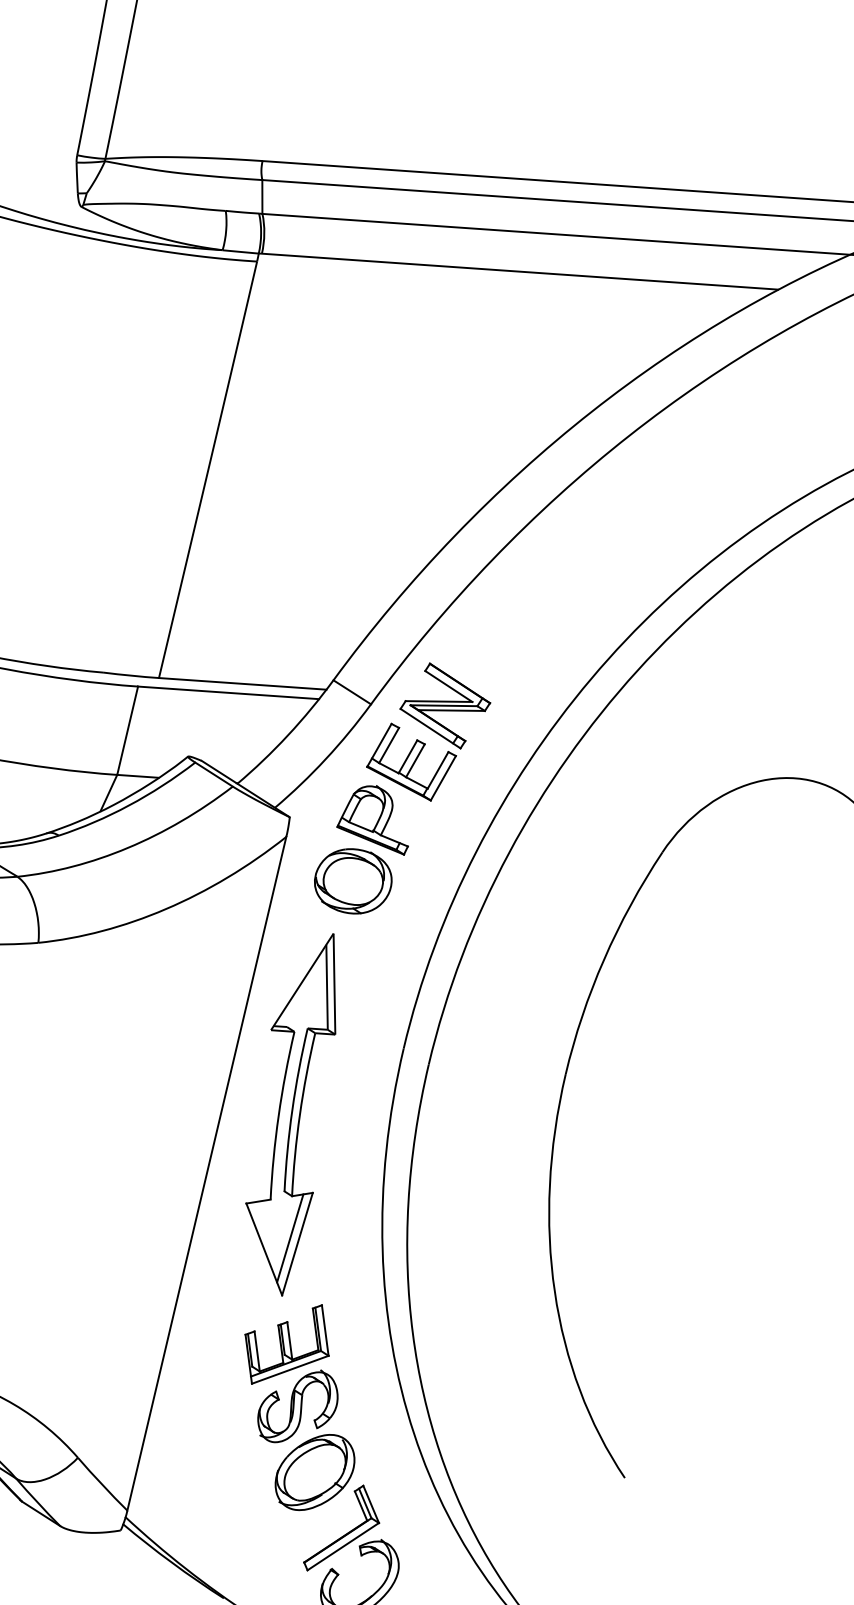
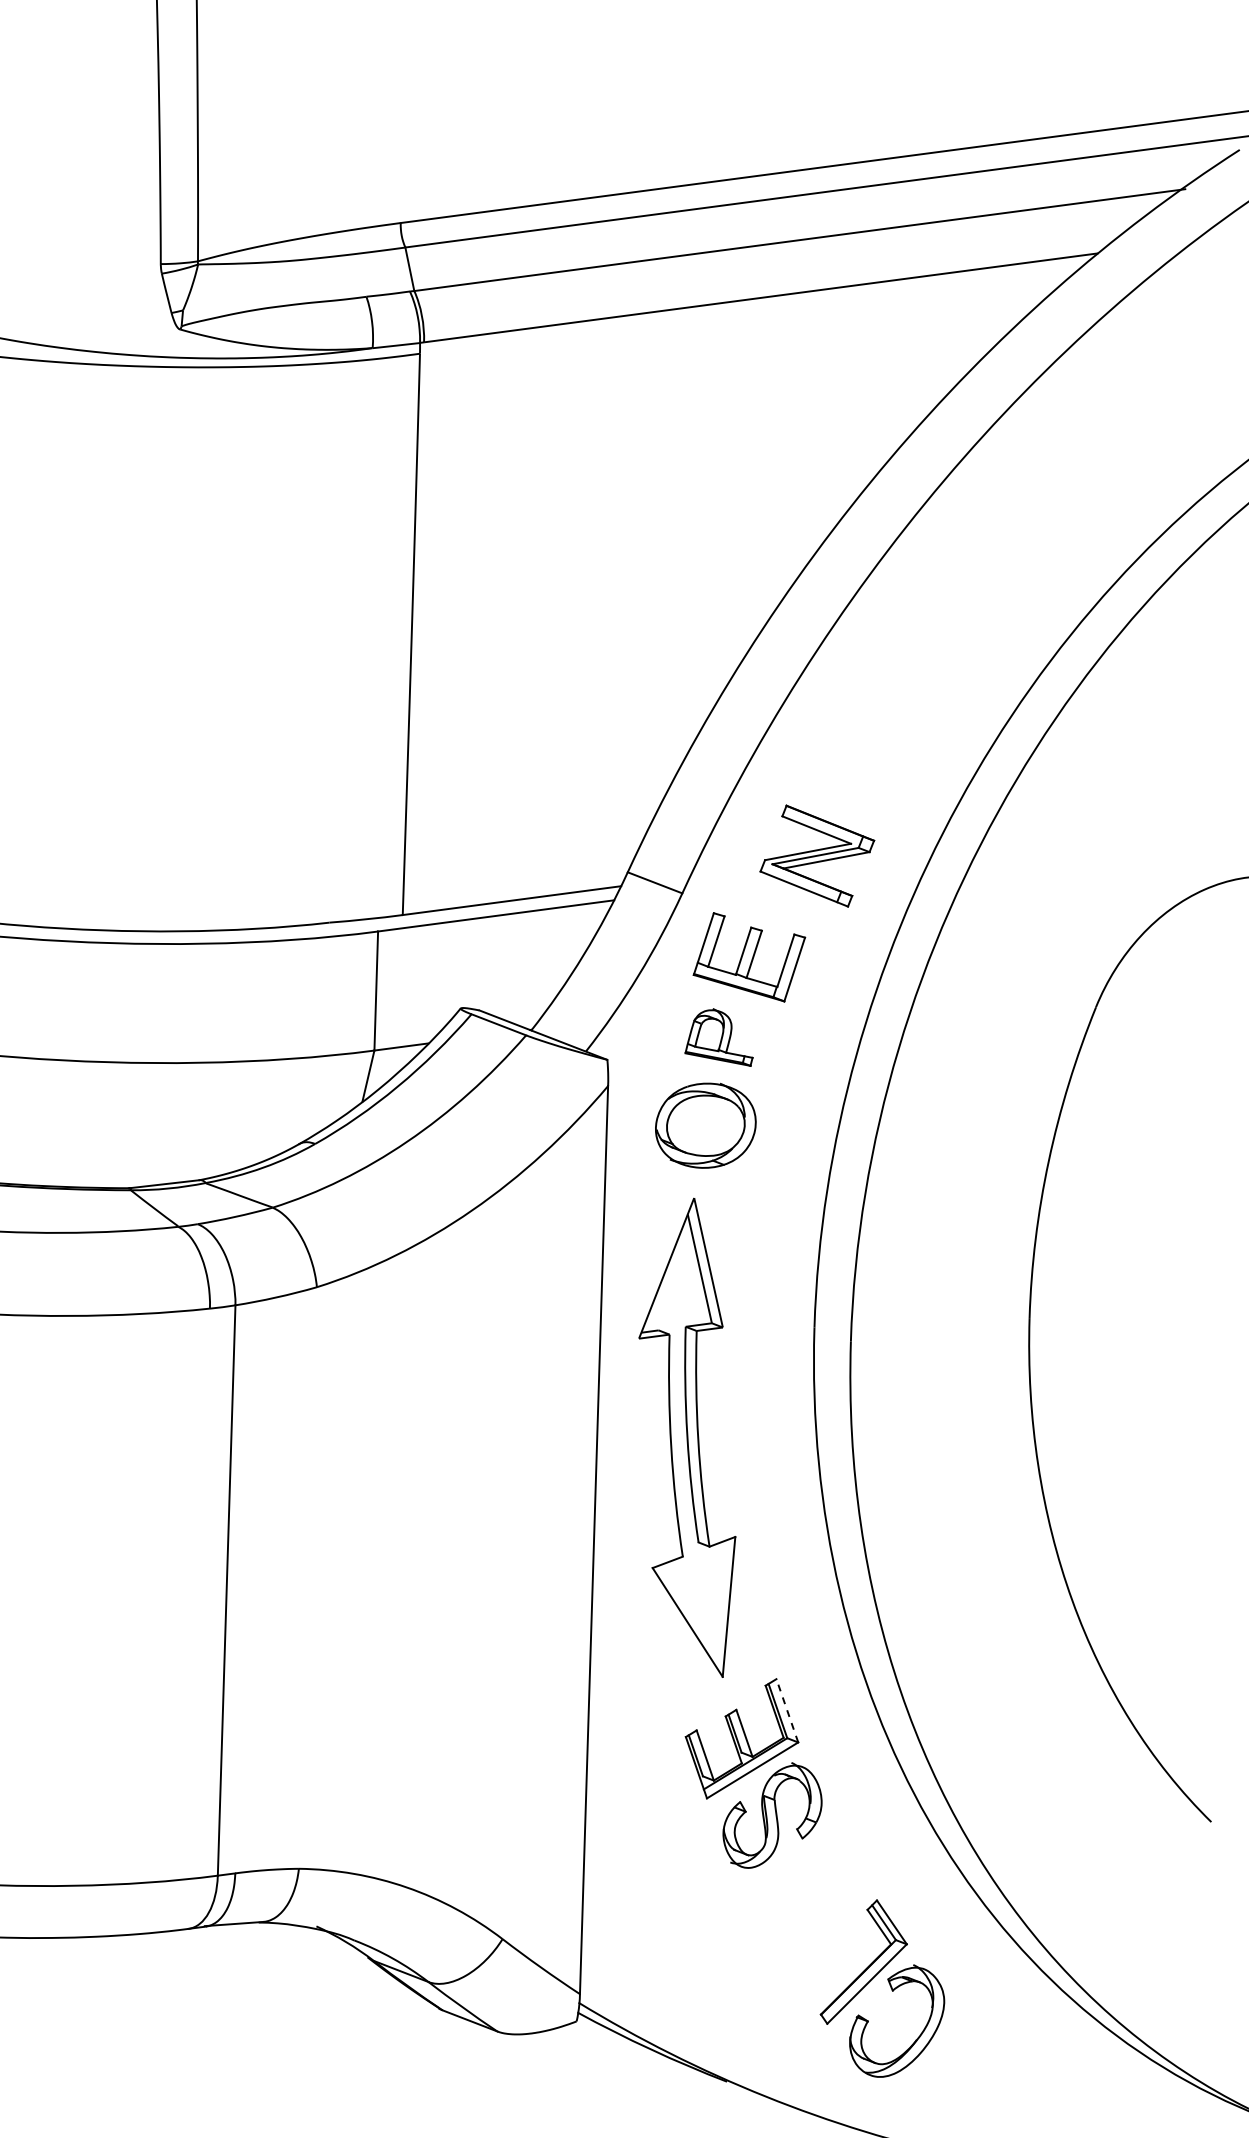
part: (445, 705) -> (817, 855), moved
part: (376, 817) -> (718, 1037), size x0.7
line: (289, 1238) -> (717, 1601), removed
line: (325, 1330) -> (787, 1710), solid -> dashed
part: (315, 1472) -> (811, 1896), removed

